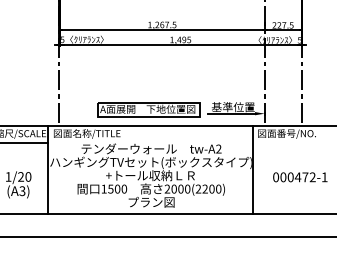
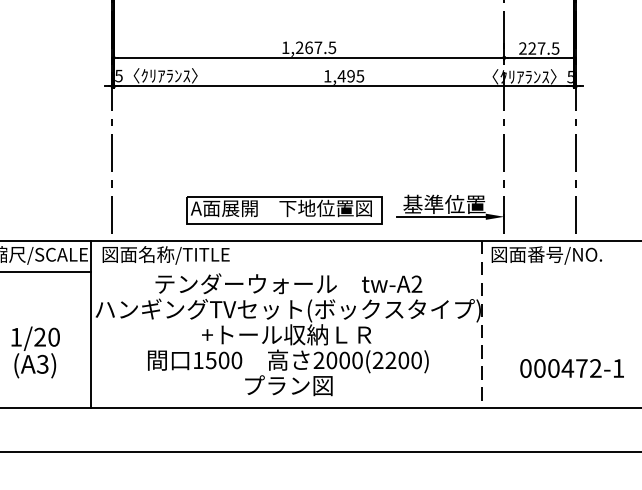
line: (252, 170) -> (481, 325), solid -> dashed
text: (300, 177) -> (572, 368), moved

